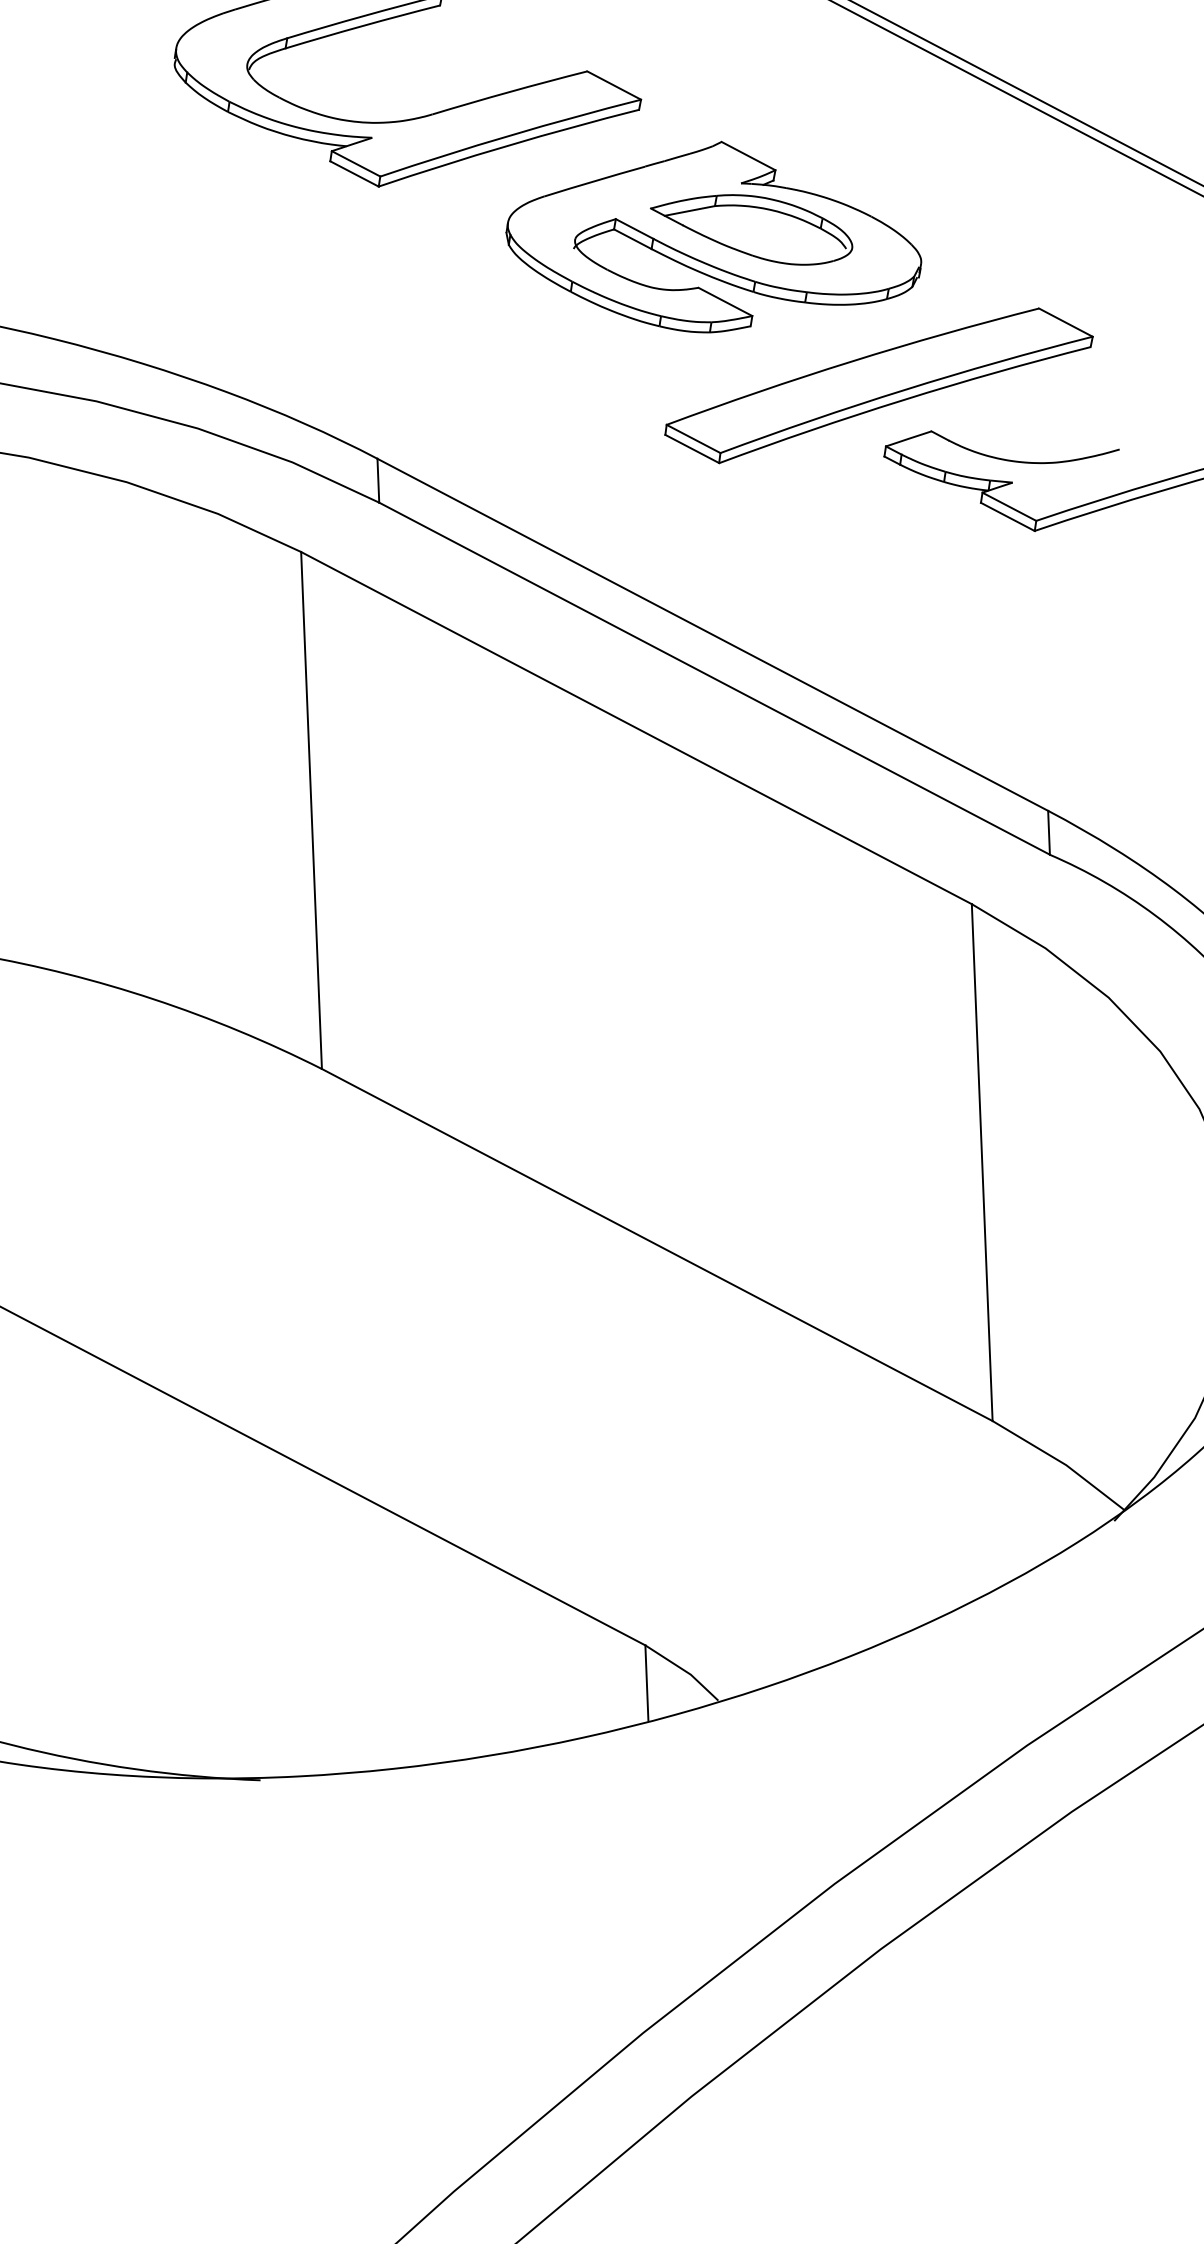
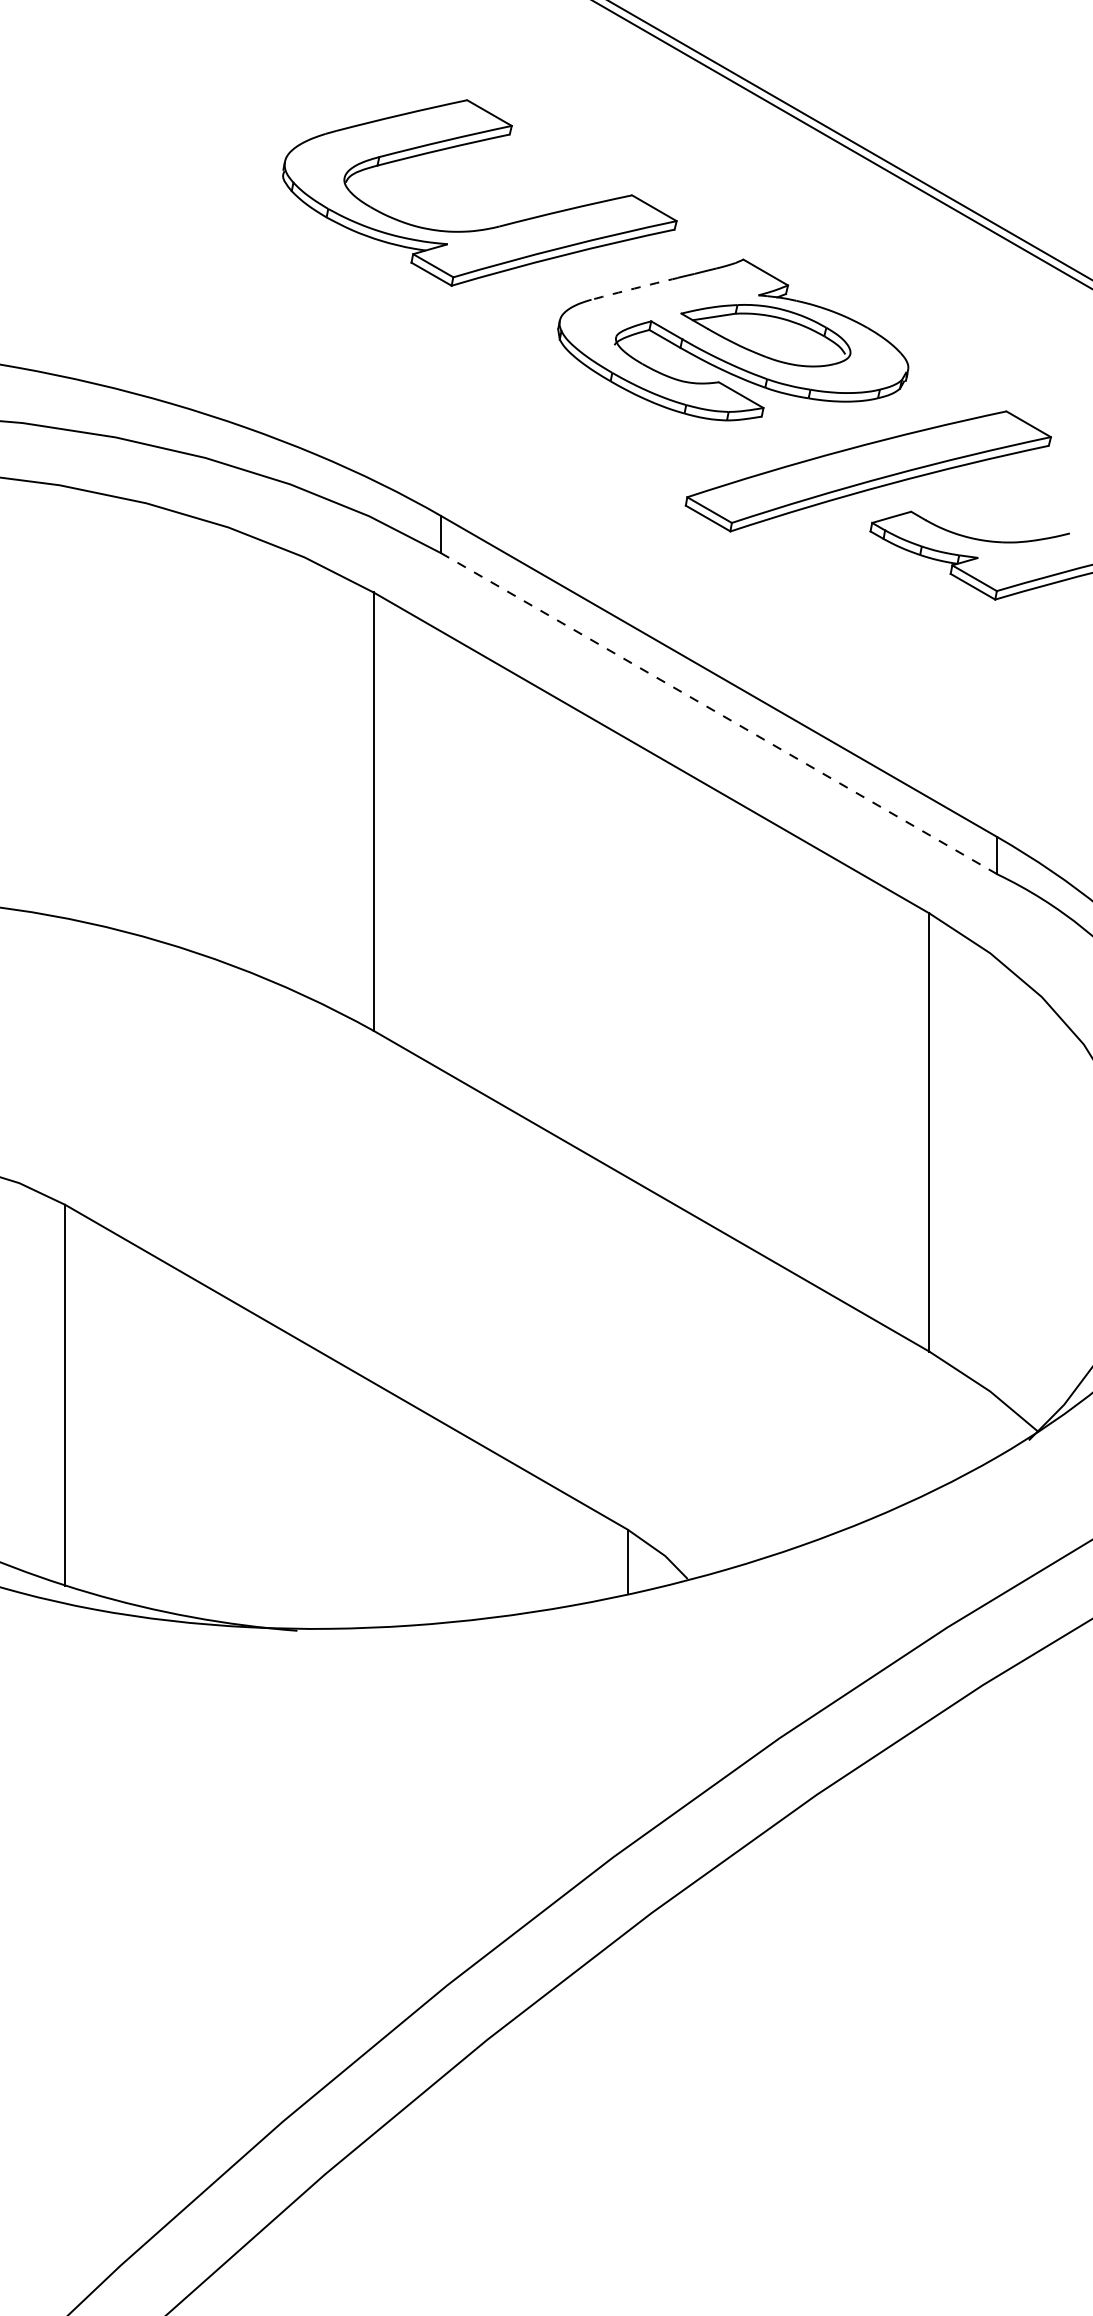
arc: (594, 181) -> (634, 288), solid -> dashed
line: (714, 678) -> (719, 713), solid -> dashed

